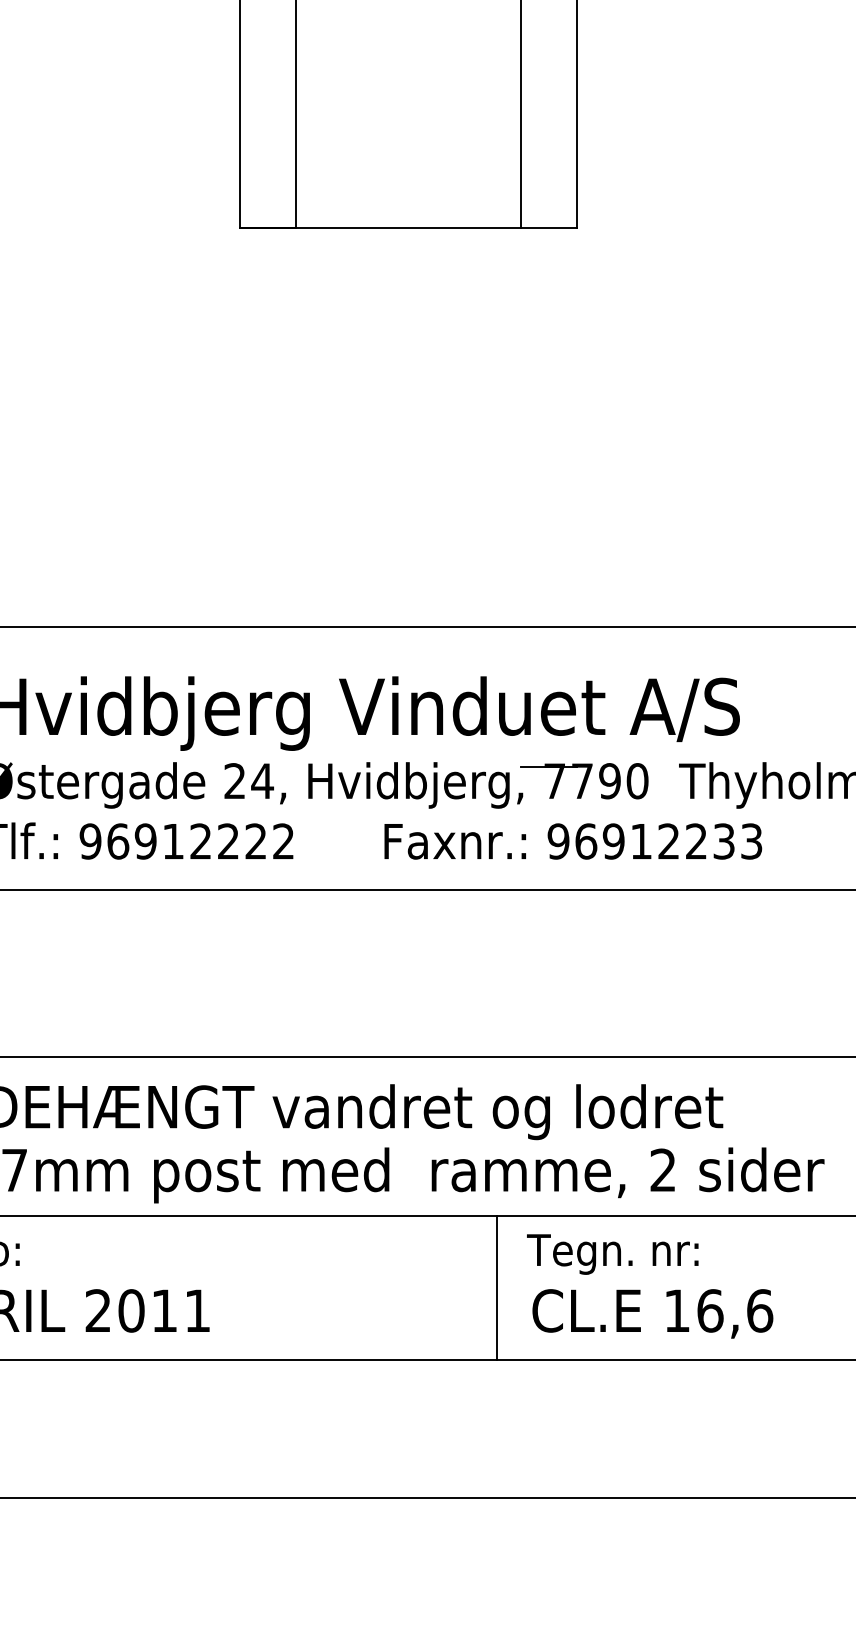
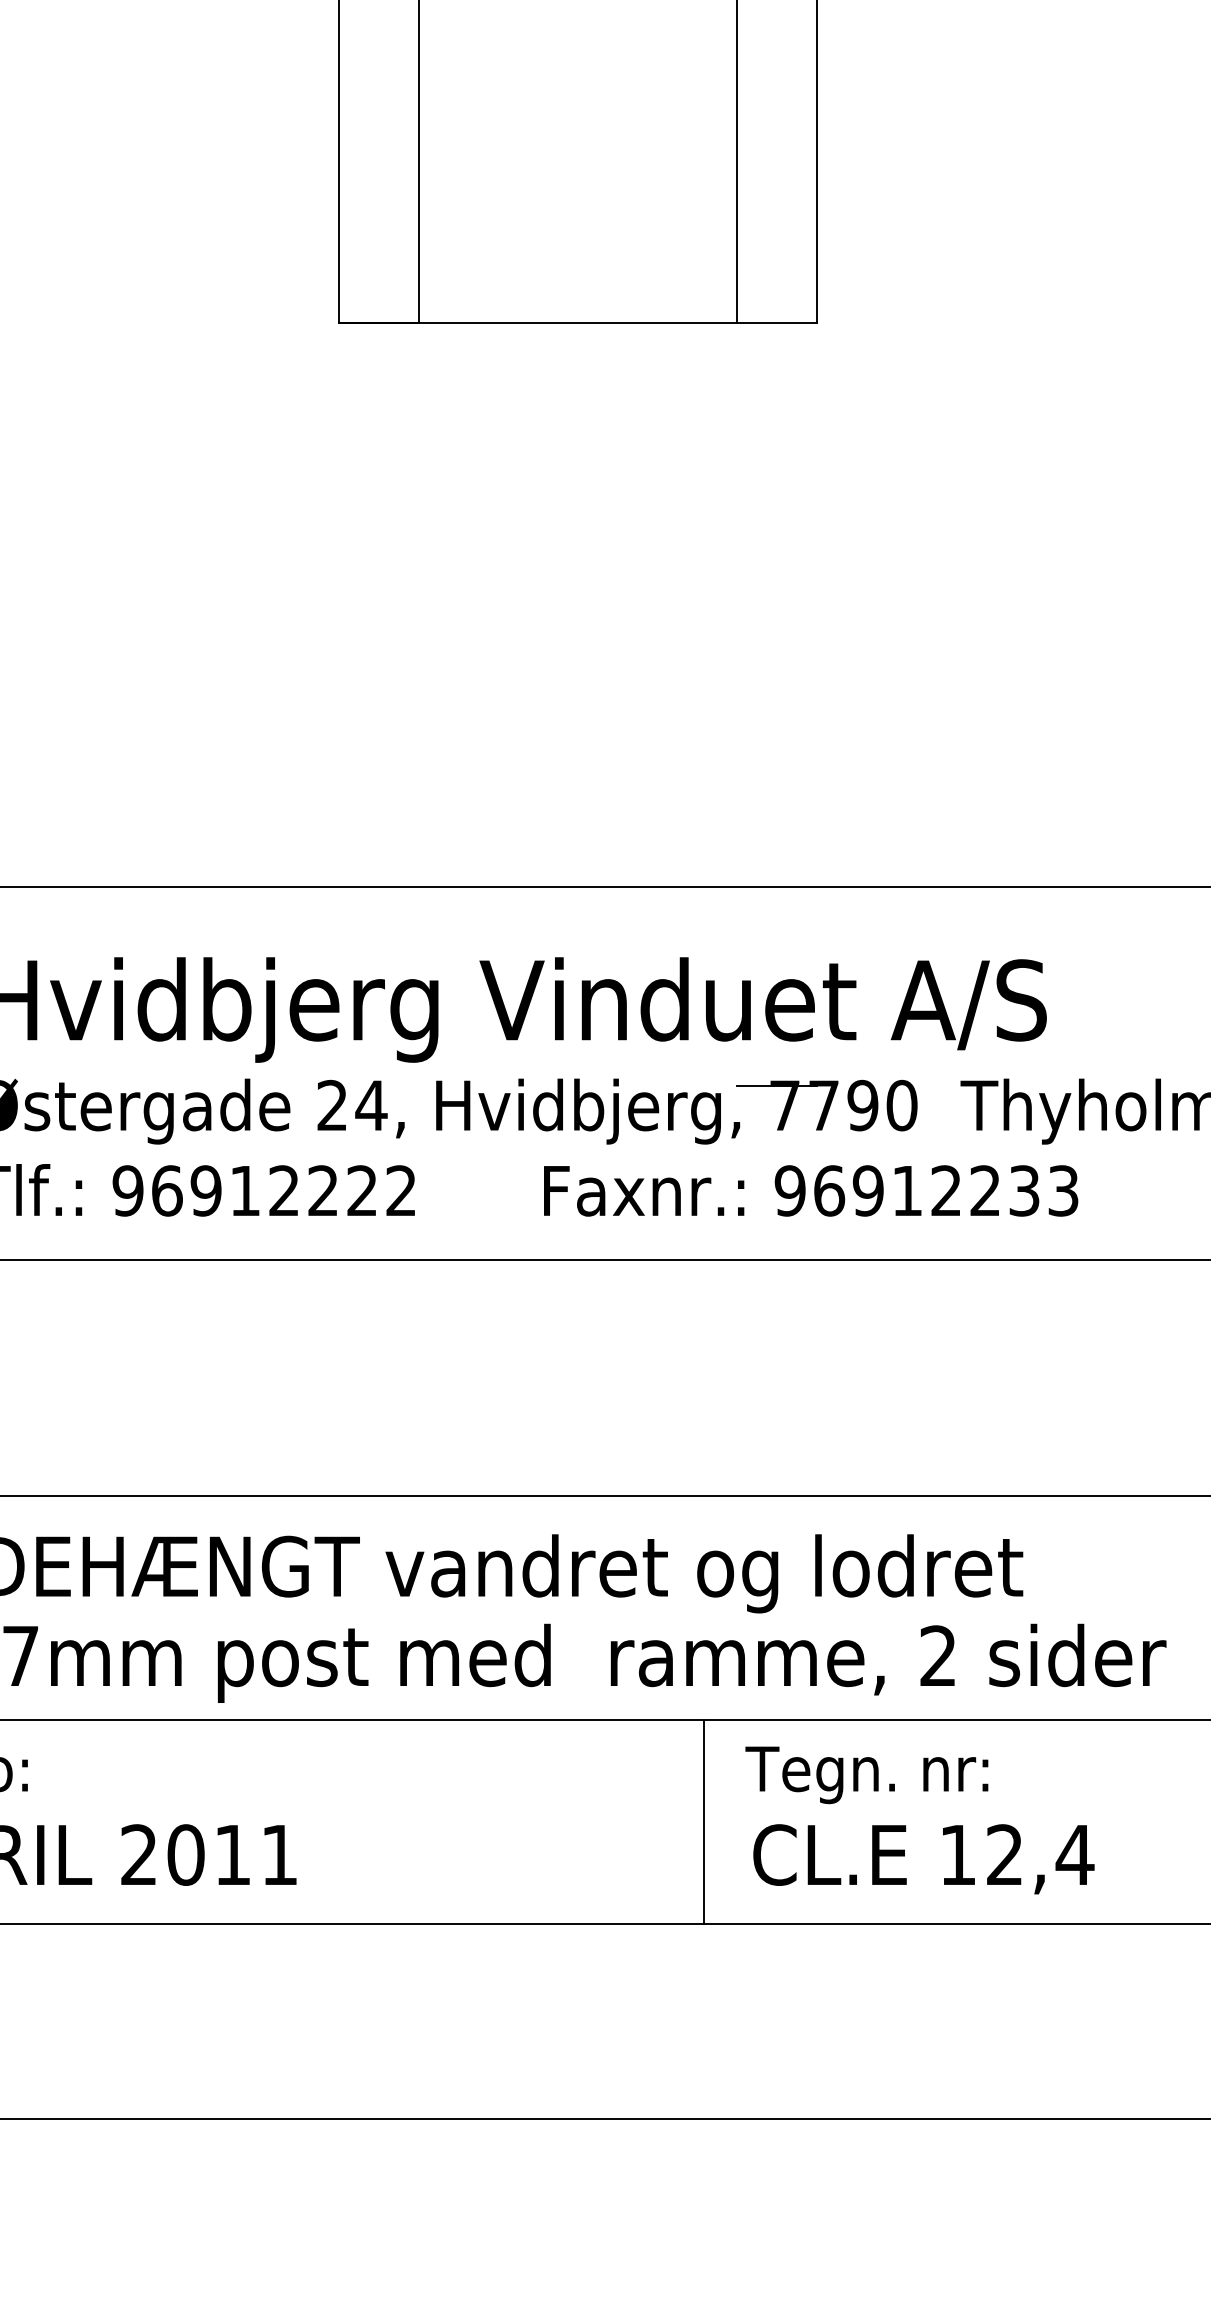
text: (735, 1310) -> (1040, 1854), 16,6 -> 12,4

